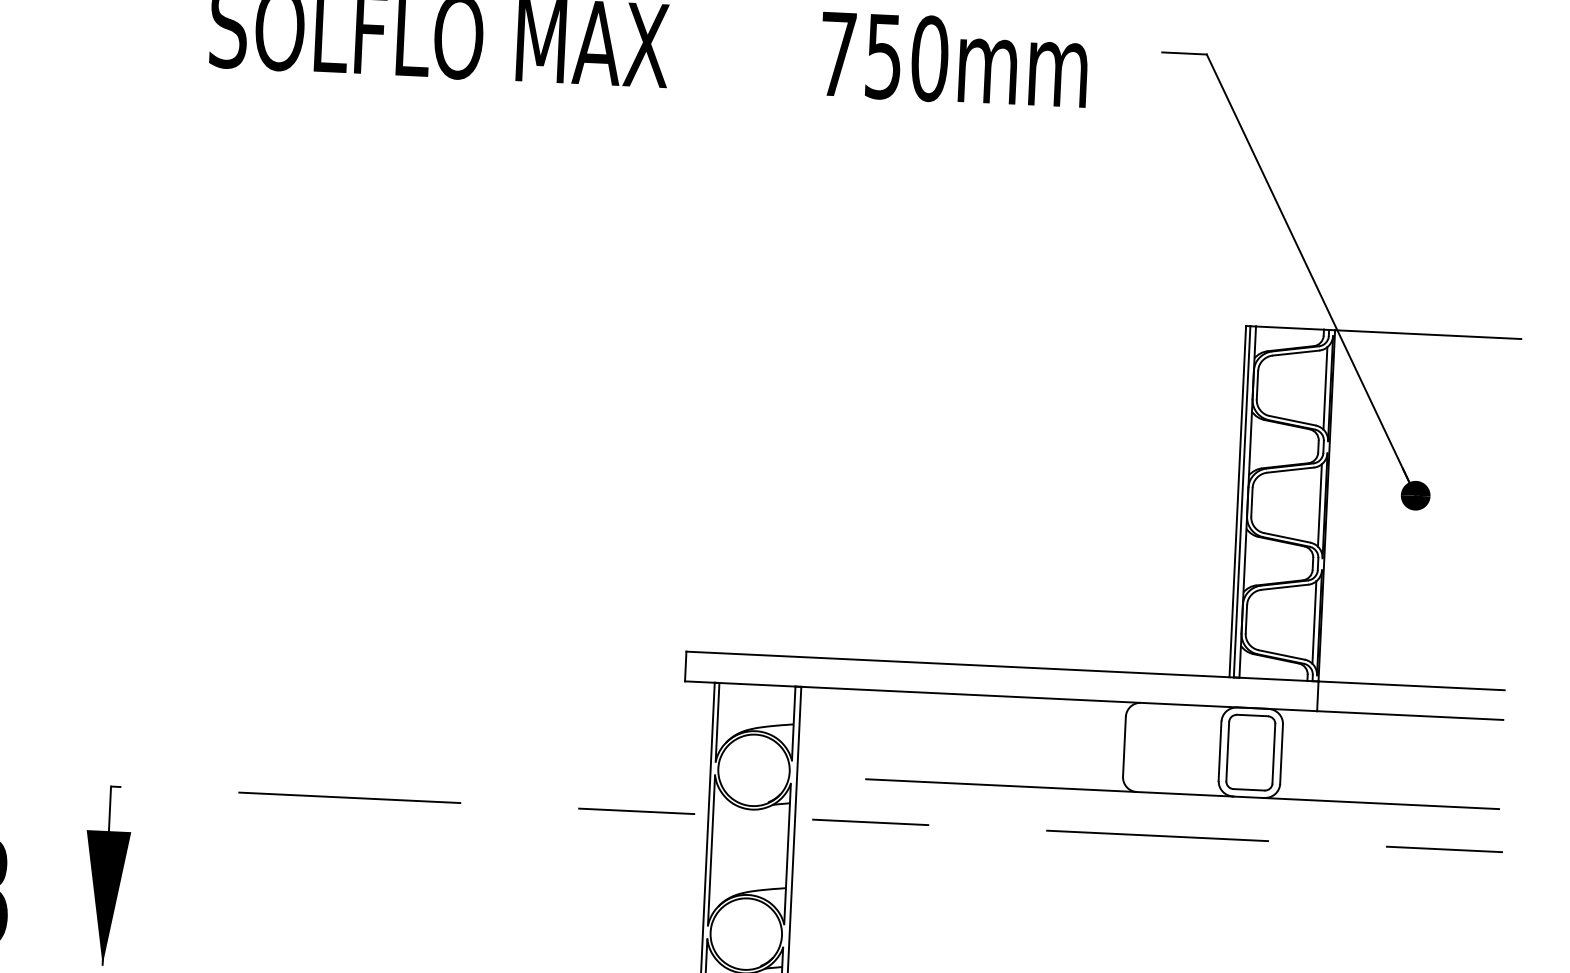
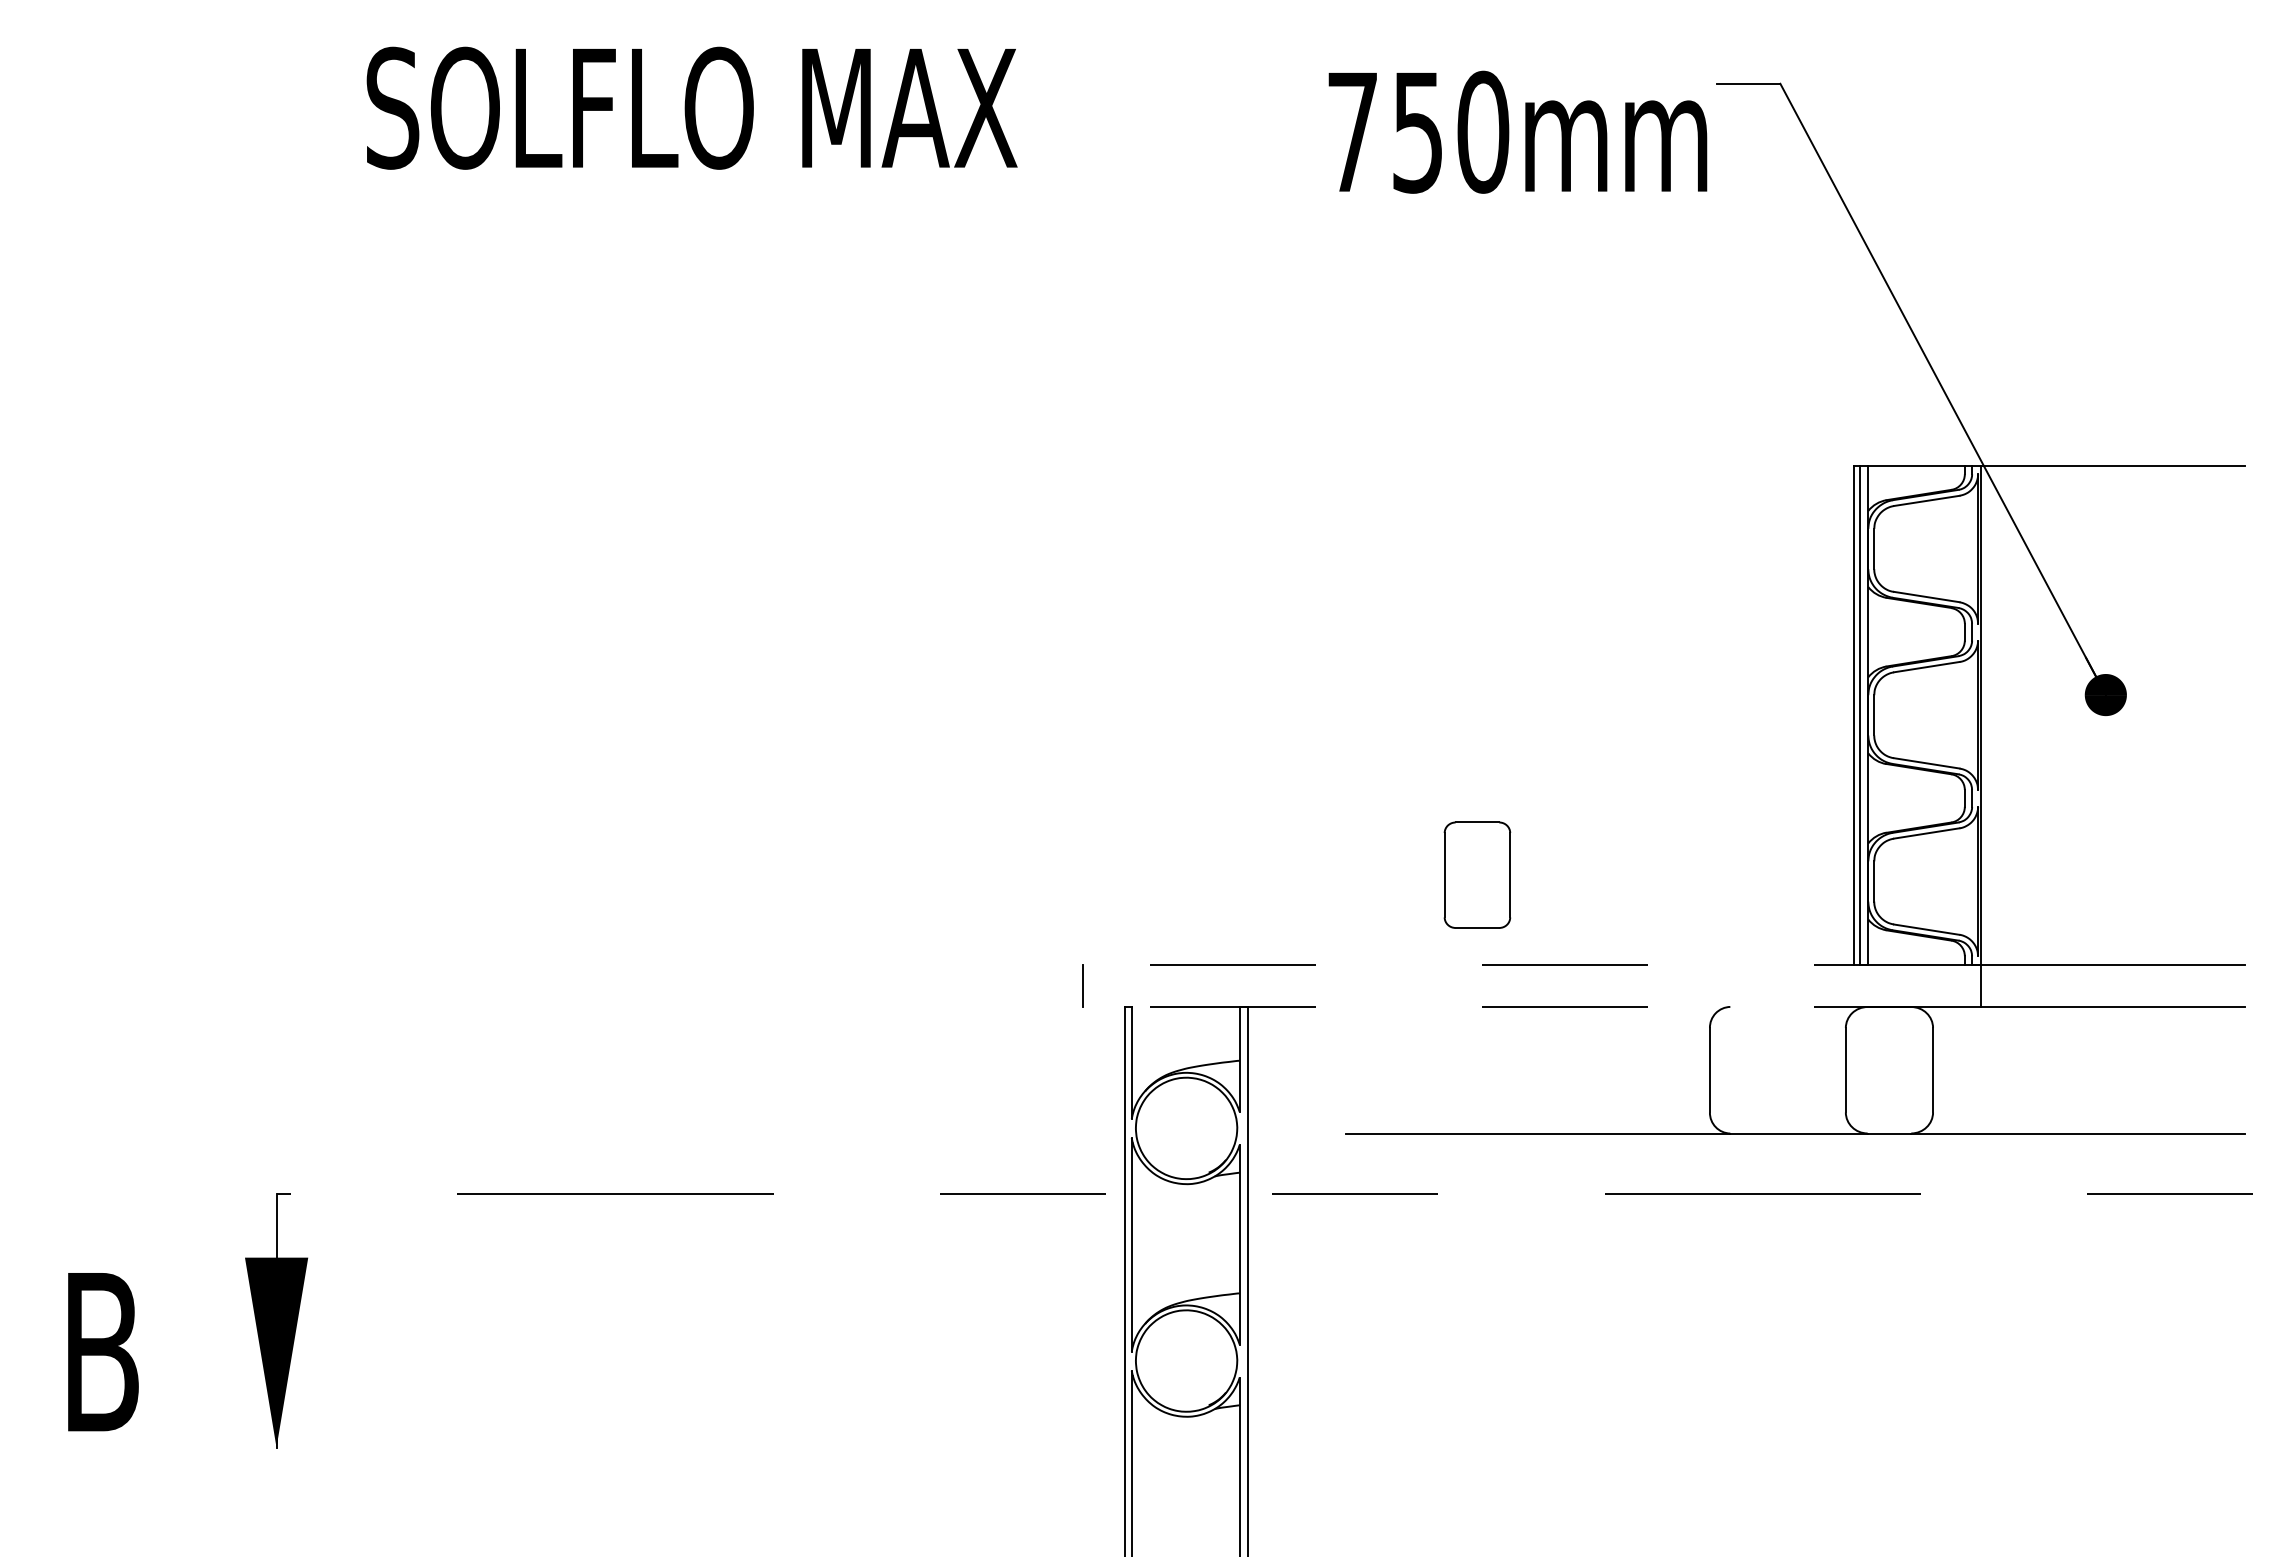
text: (954, 59) -> (1517, 131), moved
line: (1325, 388) -> (1970, 548), removed
line: (1319, 504) -> (1970, 714), removed
line: (1314, 622) -> (1970, 881), removed
line: (1002, 666) -> (1531, 964), solid -> dashed
line: (1000, 695) -> (1531, 1006), solid -> dashed
part: (1250, 752) -> (1477, 874), moved

